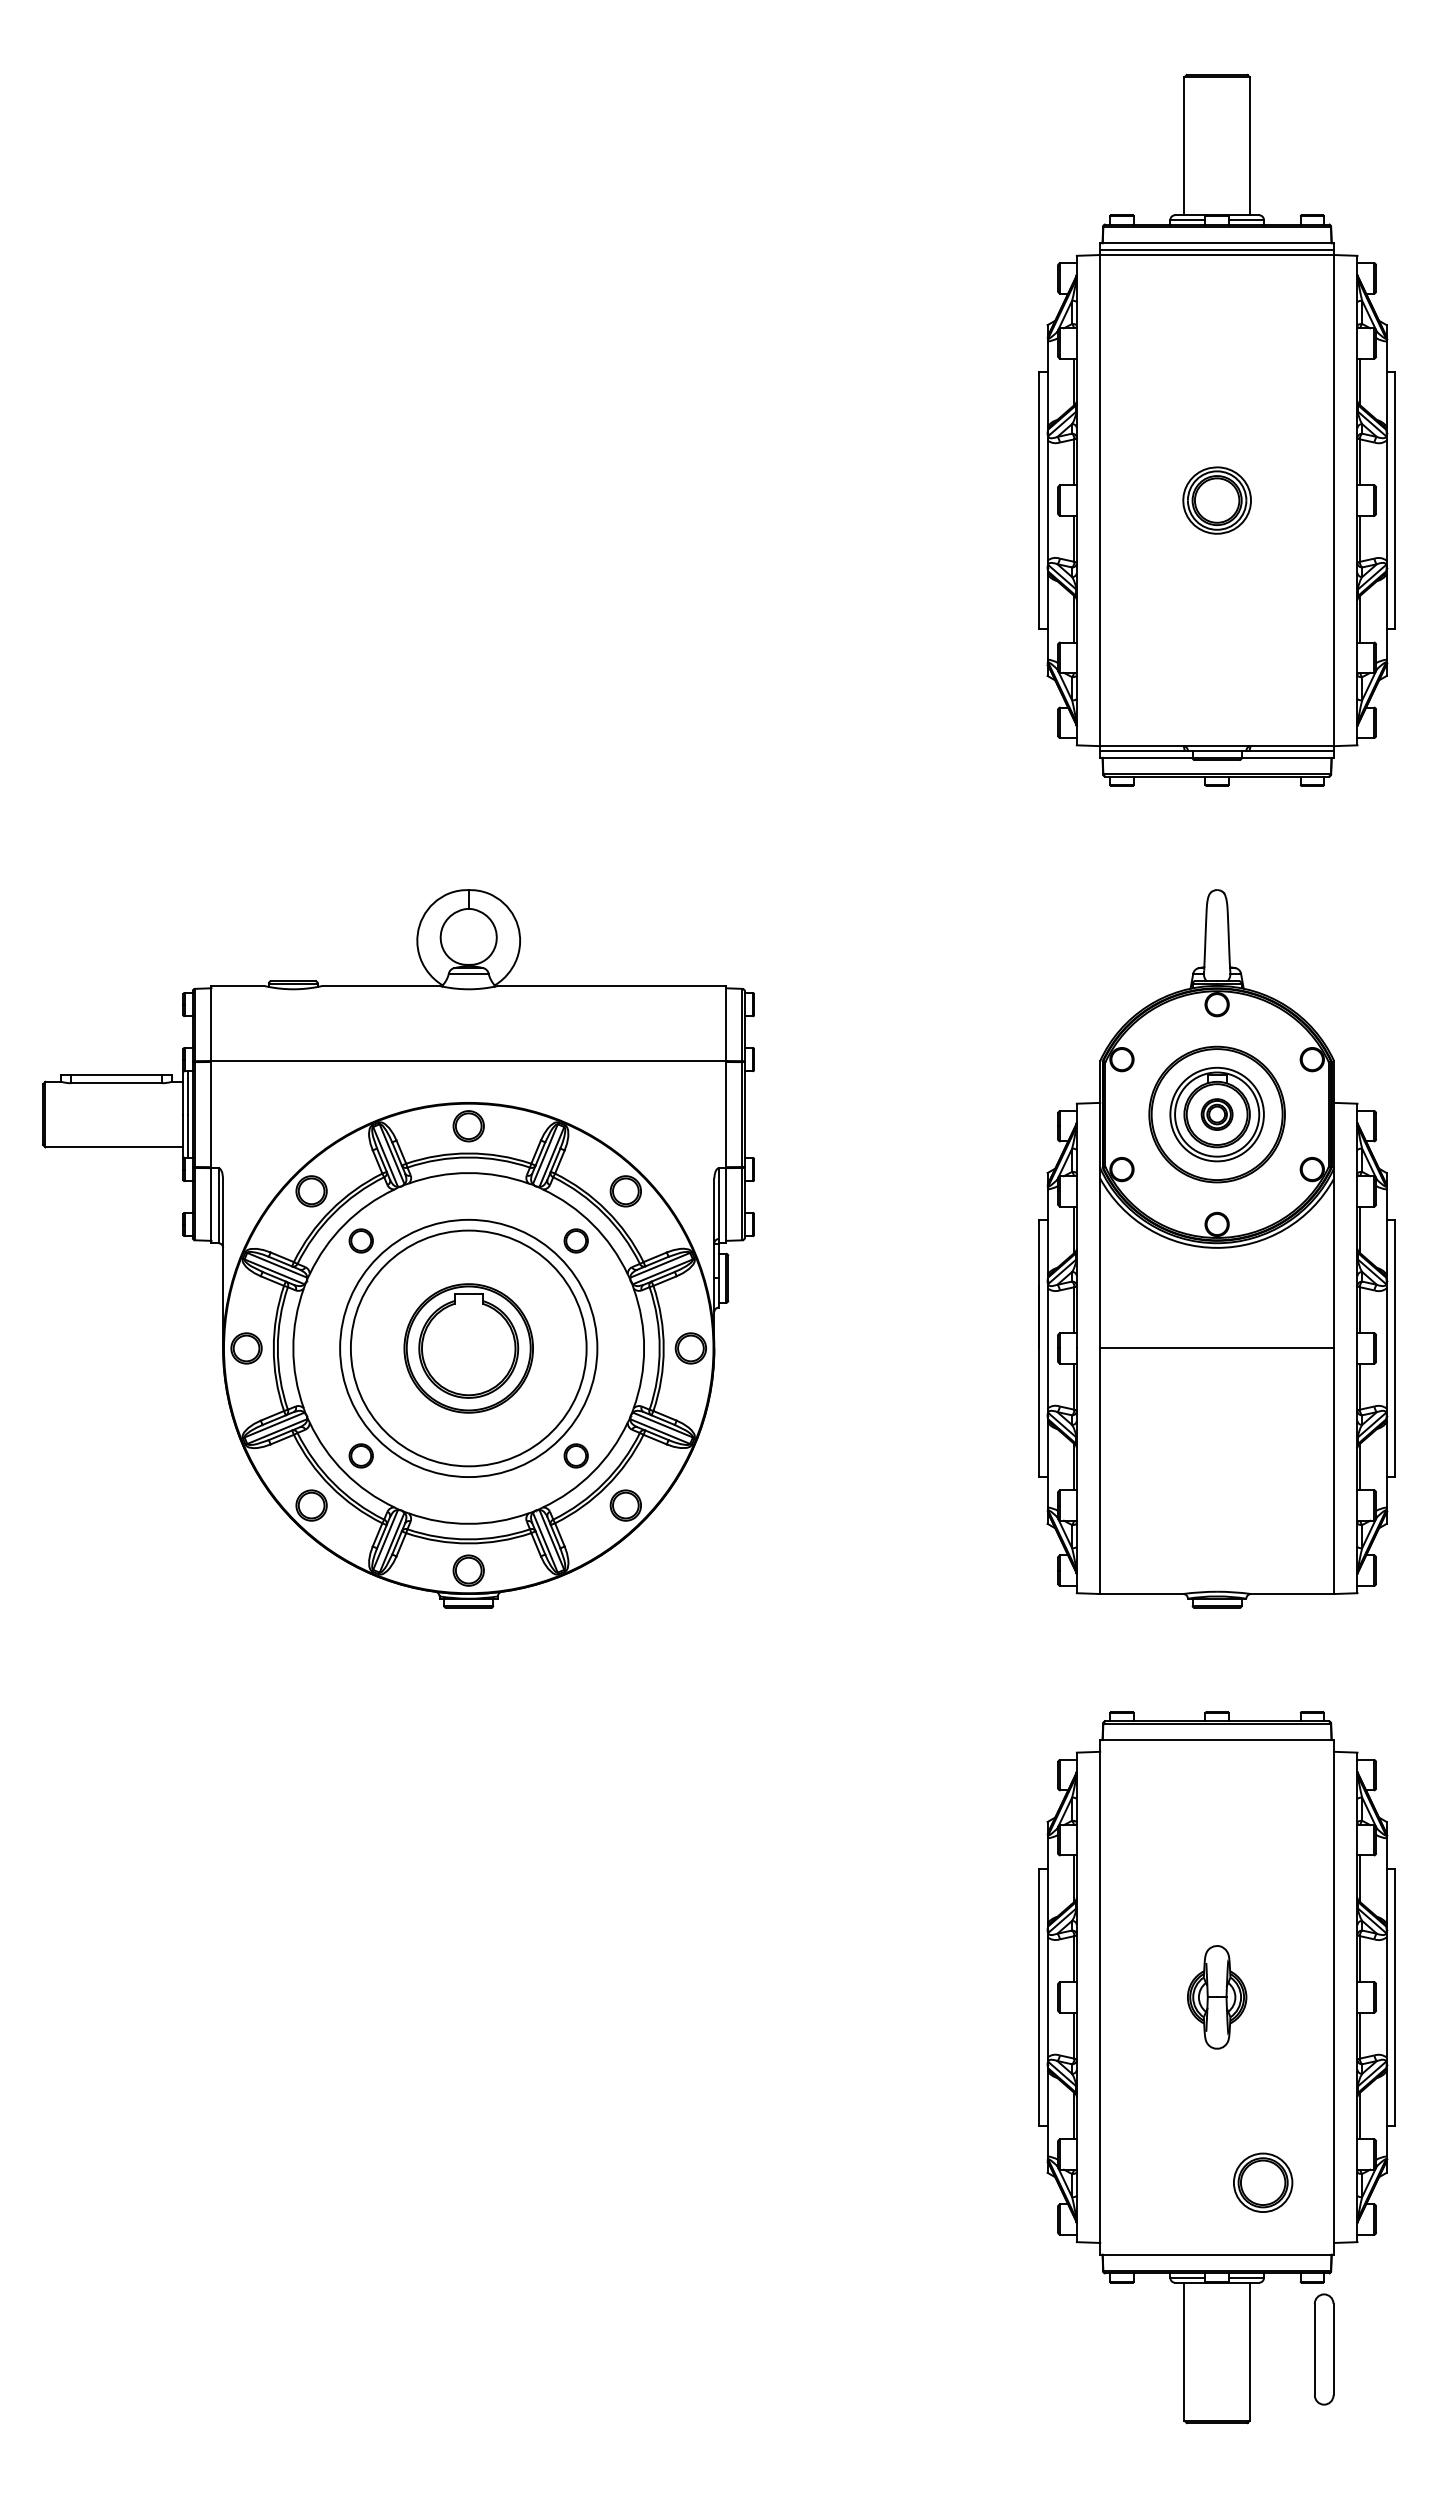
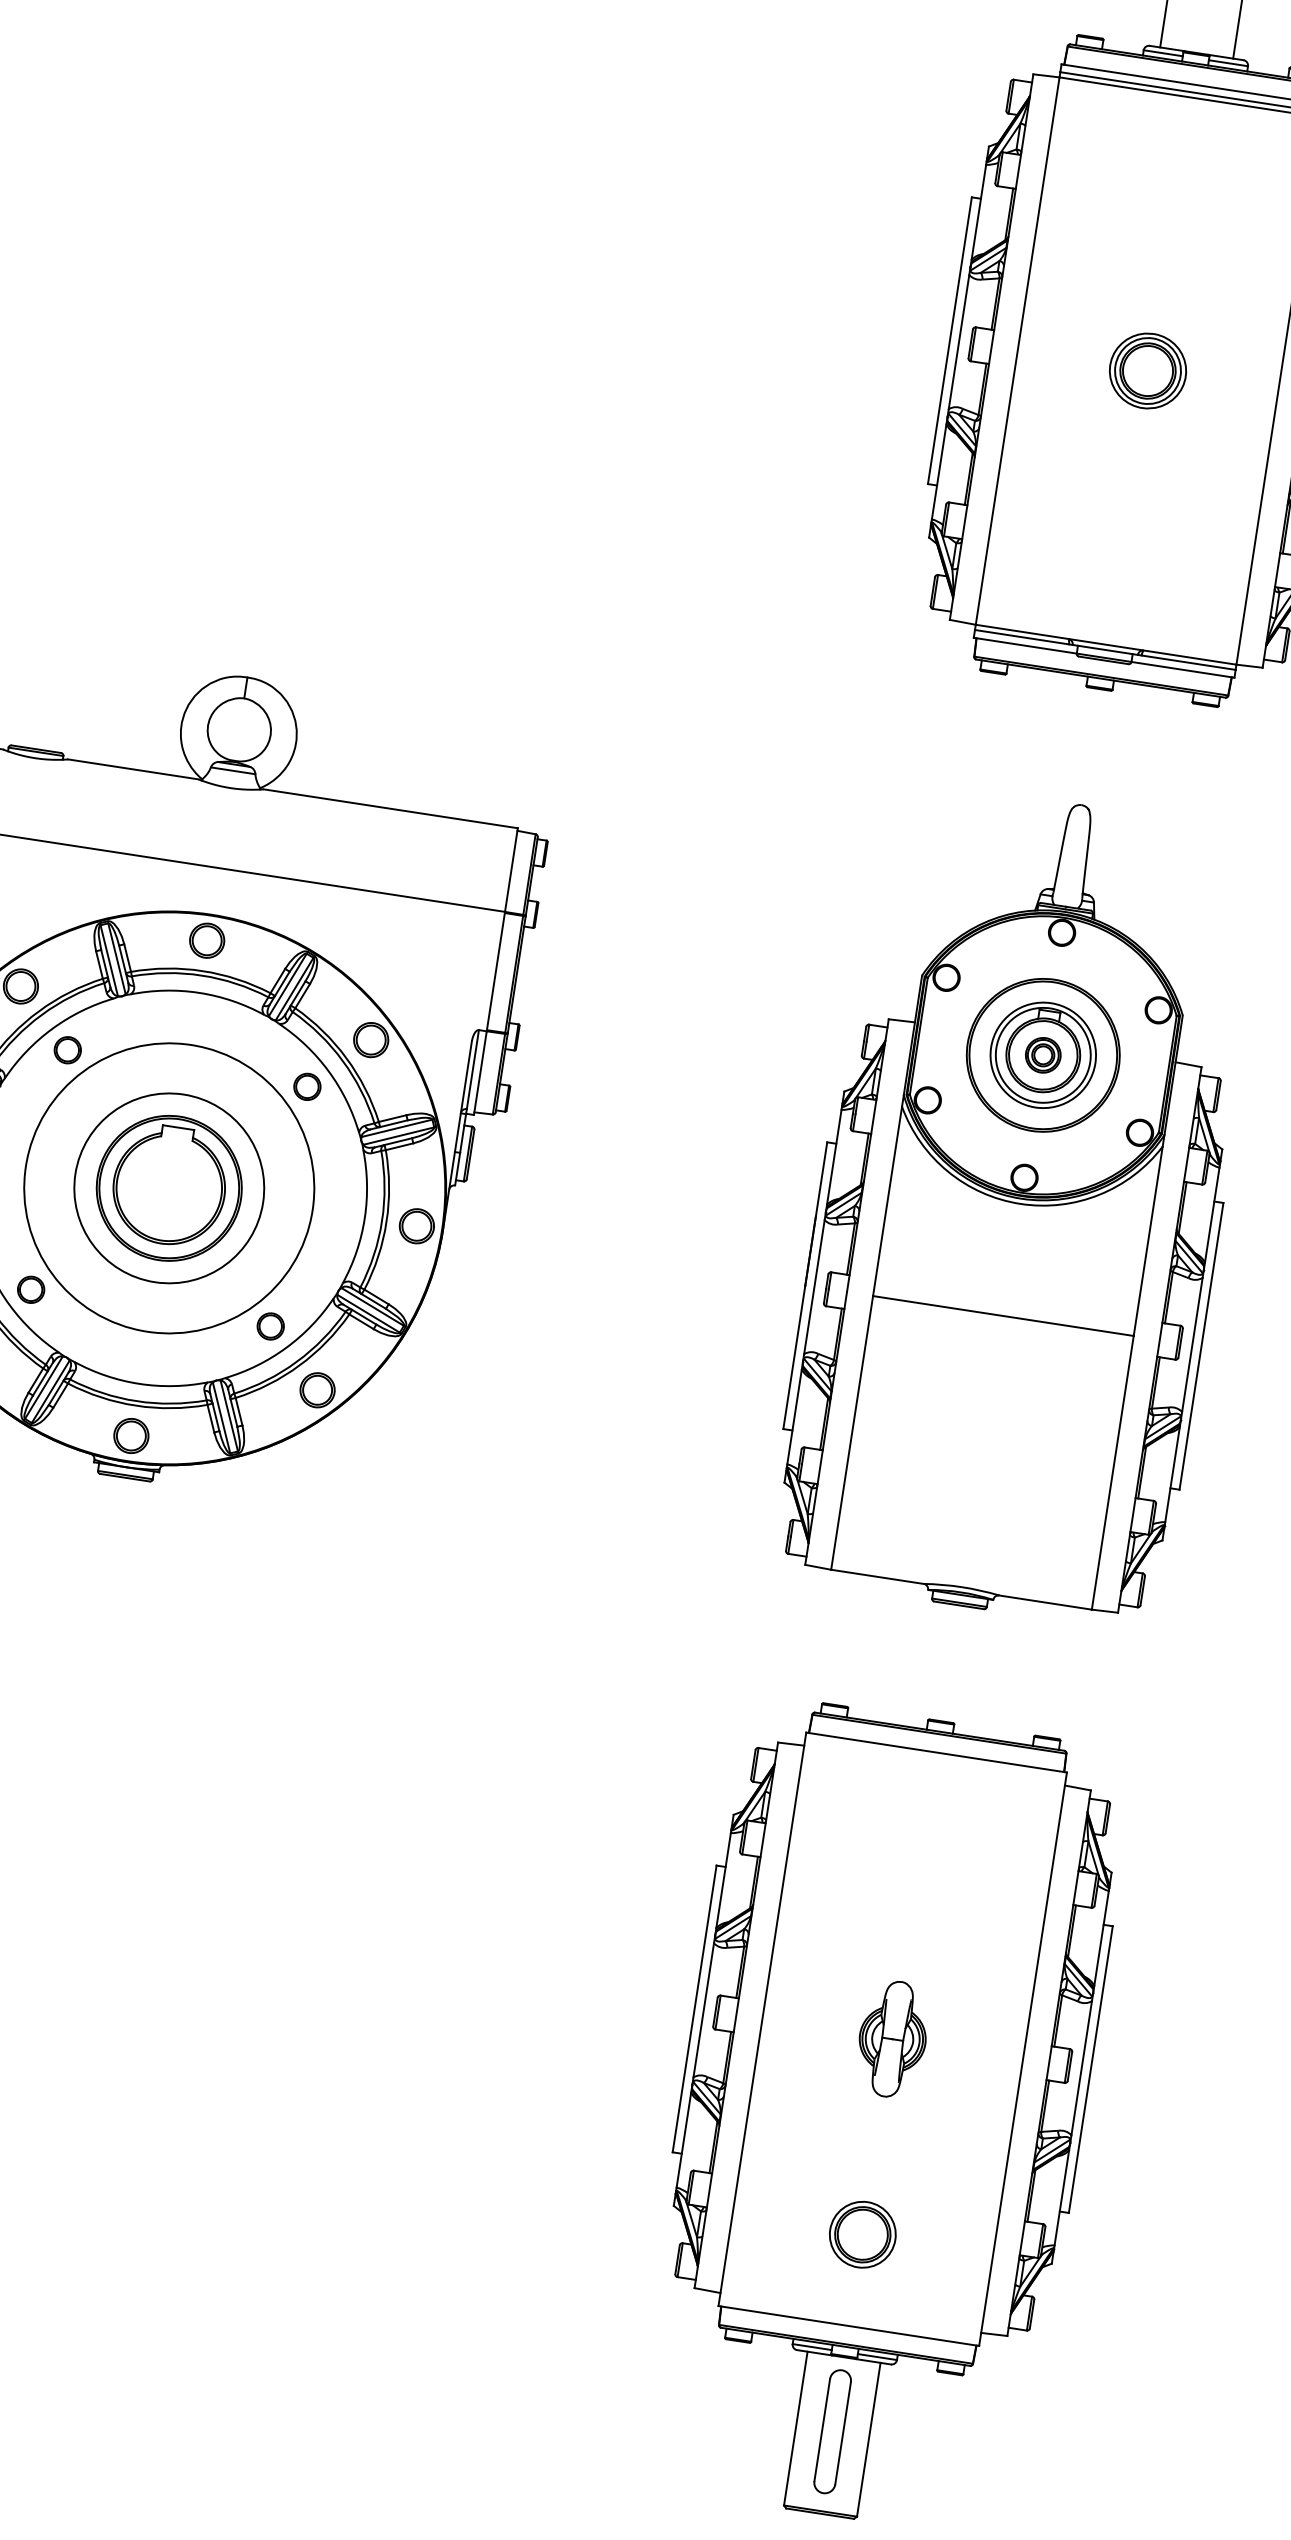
circle: (468, 1348) -> (169, 1188), size x0.71
part: (1263, 2182) -> (863, 2234), moved
part: (1324, 2349) -> (833, 2431), moved

